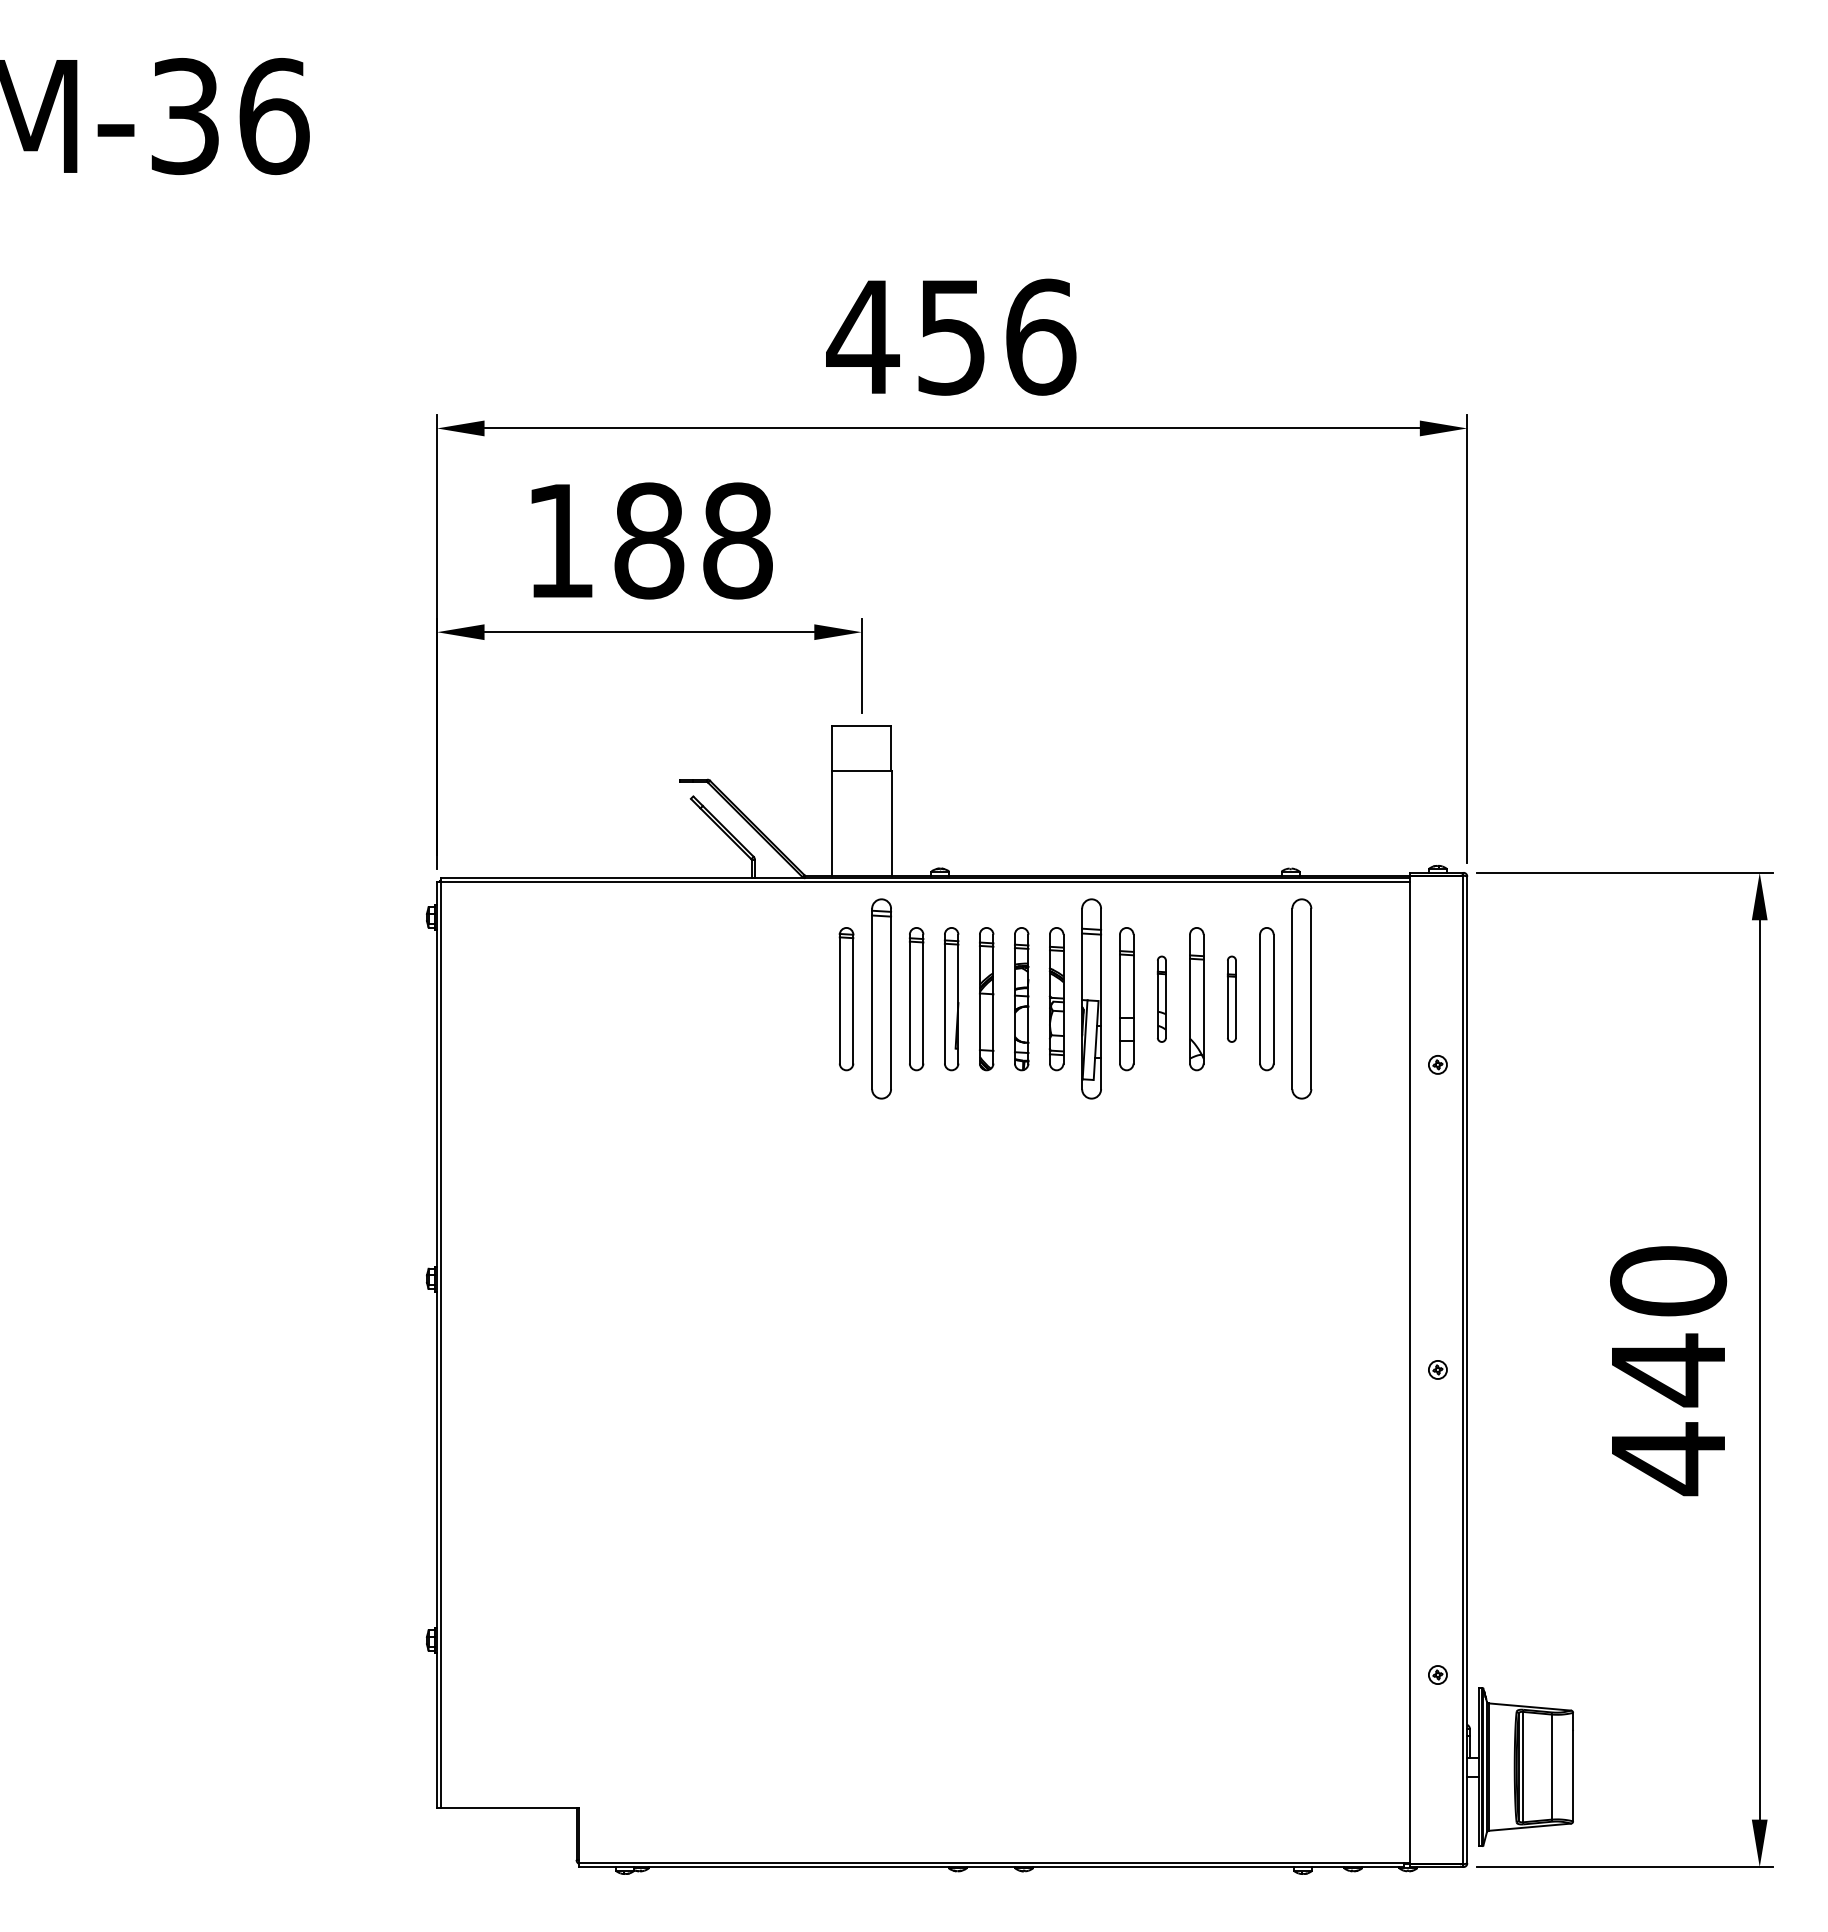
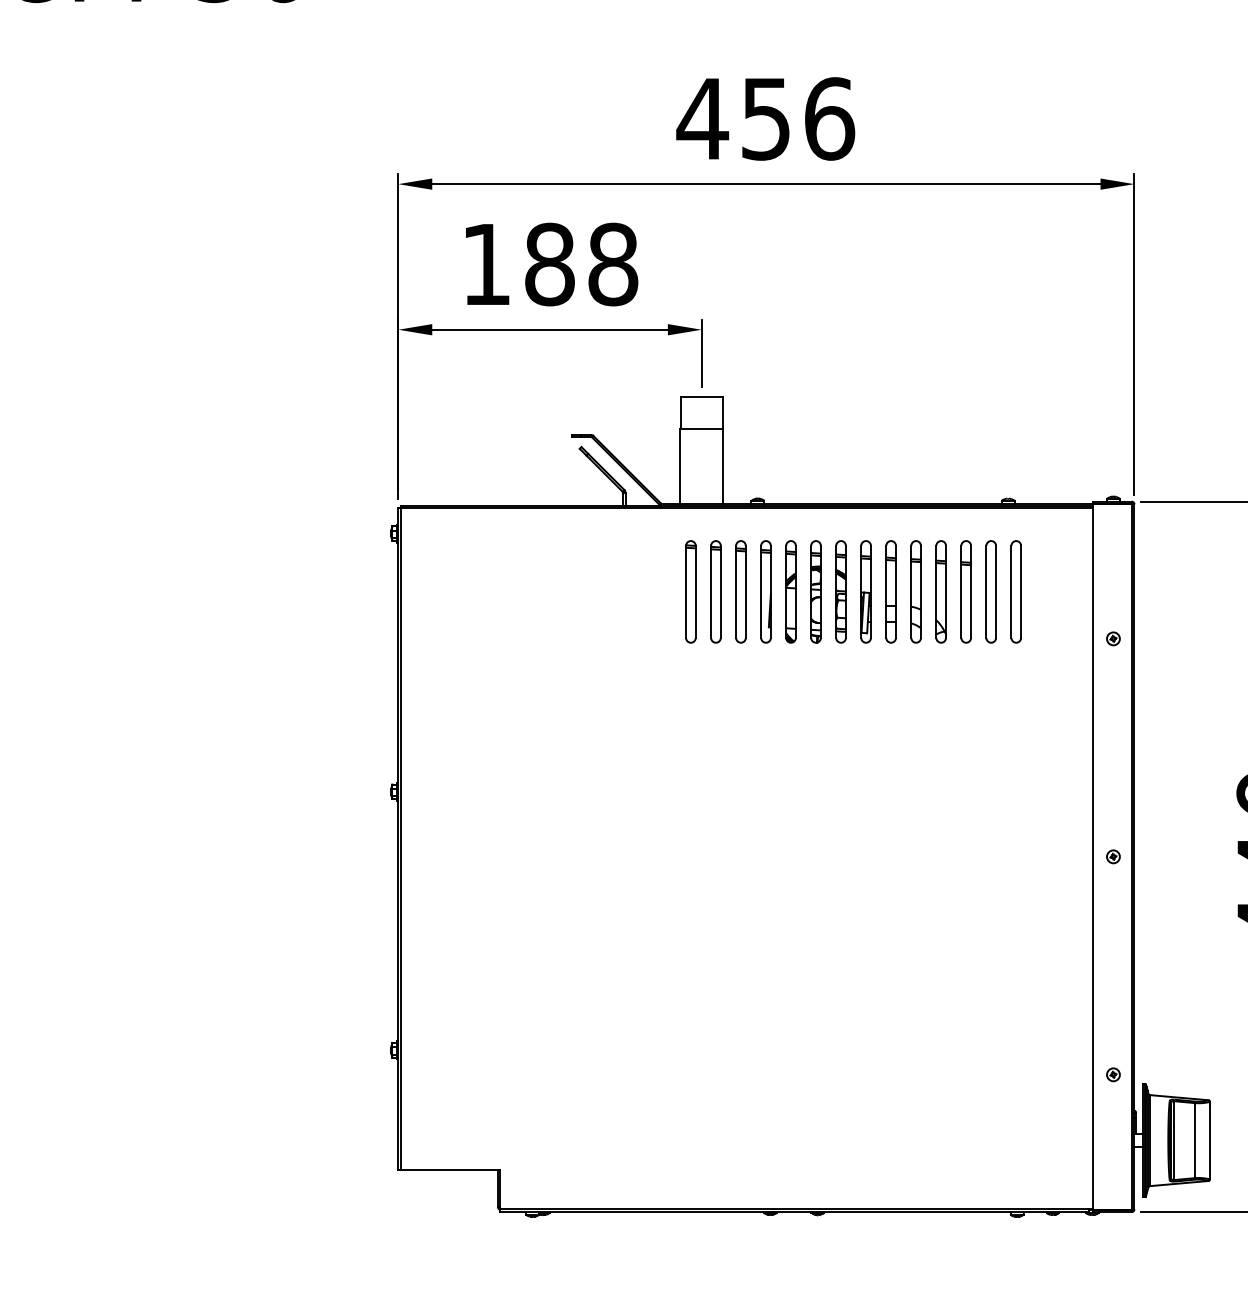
part: (881, 999) -> (715, 592), size x0.71
part: (1091, 999) -> (865, 592), size x0.71
part: (1161, 999) -> (915, 592), size x1.67
part: (1231, 999) -> (965, 592), size x1.67
part: (1301, 999) -> (1015, 592), size x0.71

